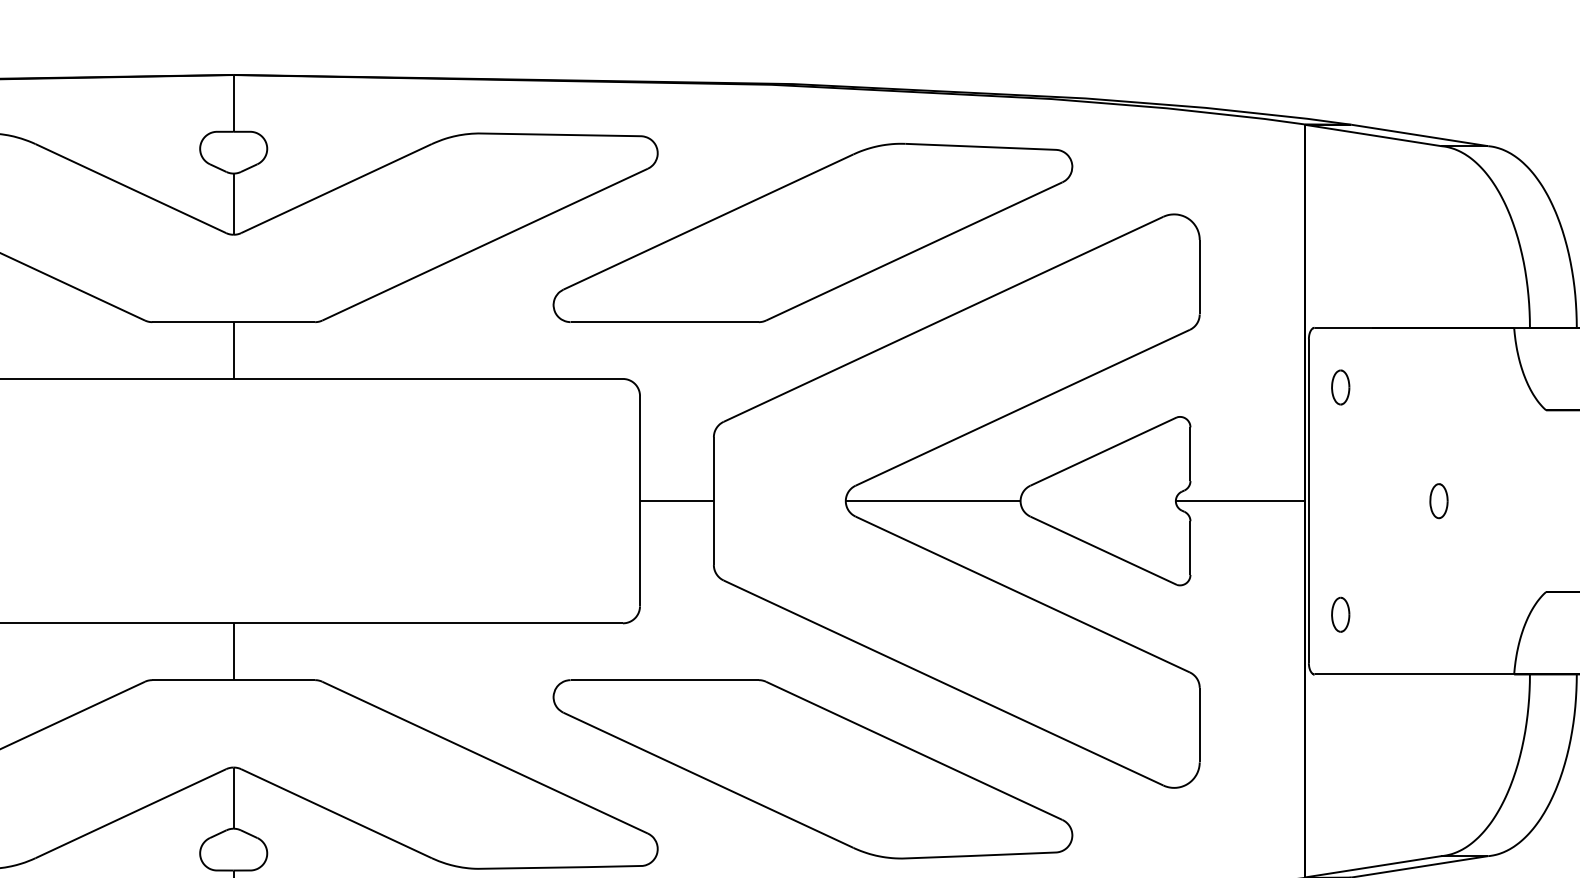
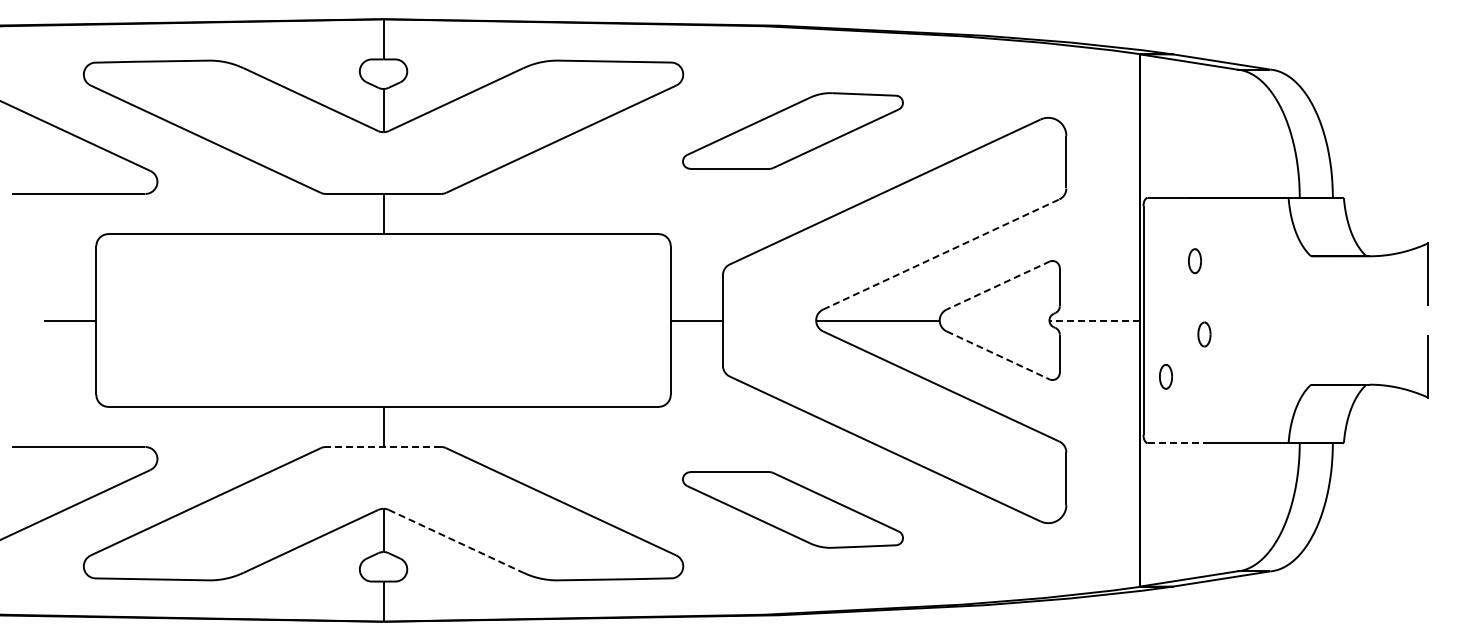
part: (812, 232) -> (792, 130), size x0.6
part: (1340, 387) -> (1194, 261), moved
line: (1023, 407) -> (941, 254), solid -> dashed
line: (1103, 451) -> (998, 285), solid -> dashed
line: (1239, 501) -> (1094, 320), solid -> dashed
part: (1439, 501) -> (1204, 334), moved
line: (1103, 550) -> (998, 355), solid -> dashed
part: (1340, 614) -> (1165, 376), moved
line: (1354, 675) -> (1175, 443), solid -> dashed
line: (233, 680) -> (383, 447), solid -> dashed
part: (812, 768) -> (792, 509), size x0.6
line: (336, 813) -> (456, 541), solid -> dashed

